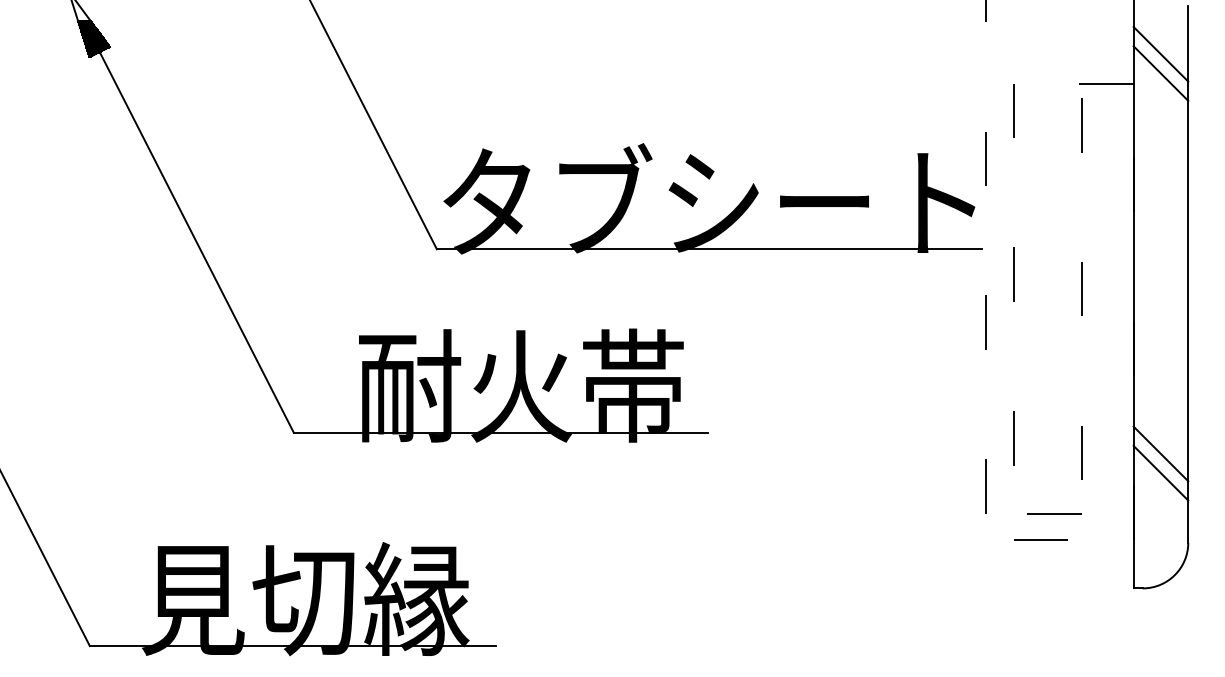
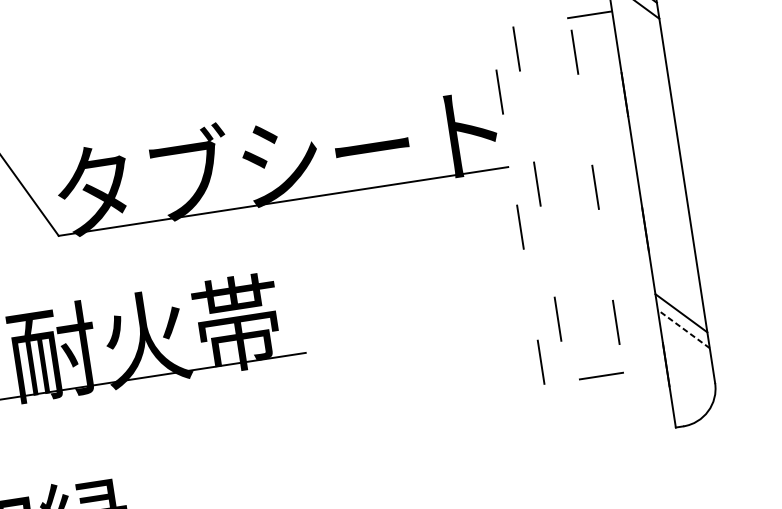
line: (1160, 473) -> (683, 329), solid -> dashed
line: (1040, 539) -> (592, 398), removed

